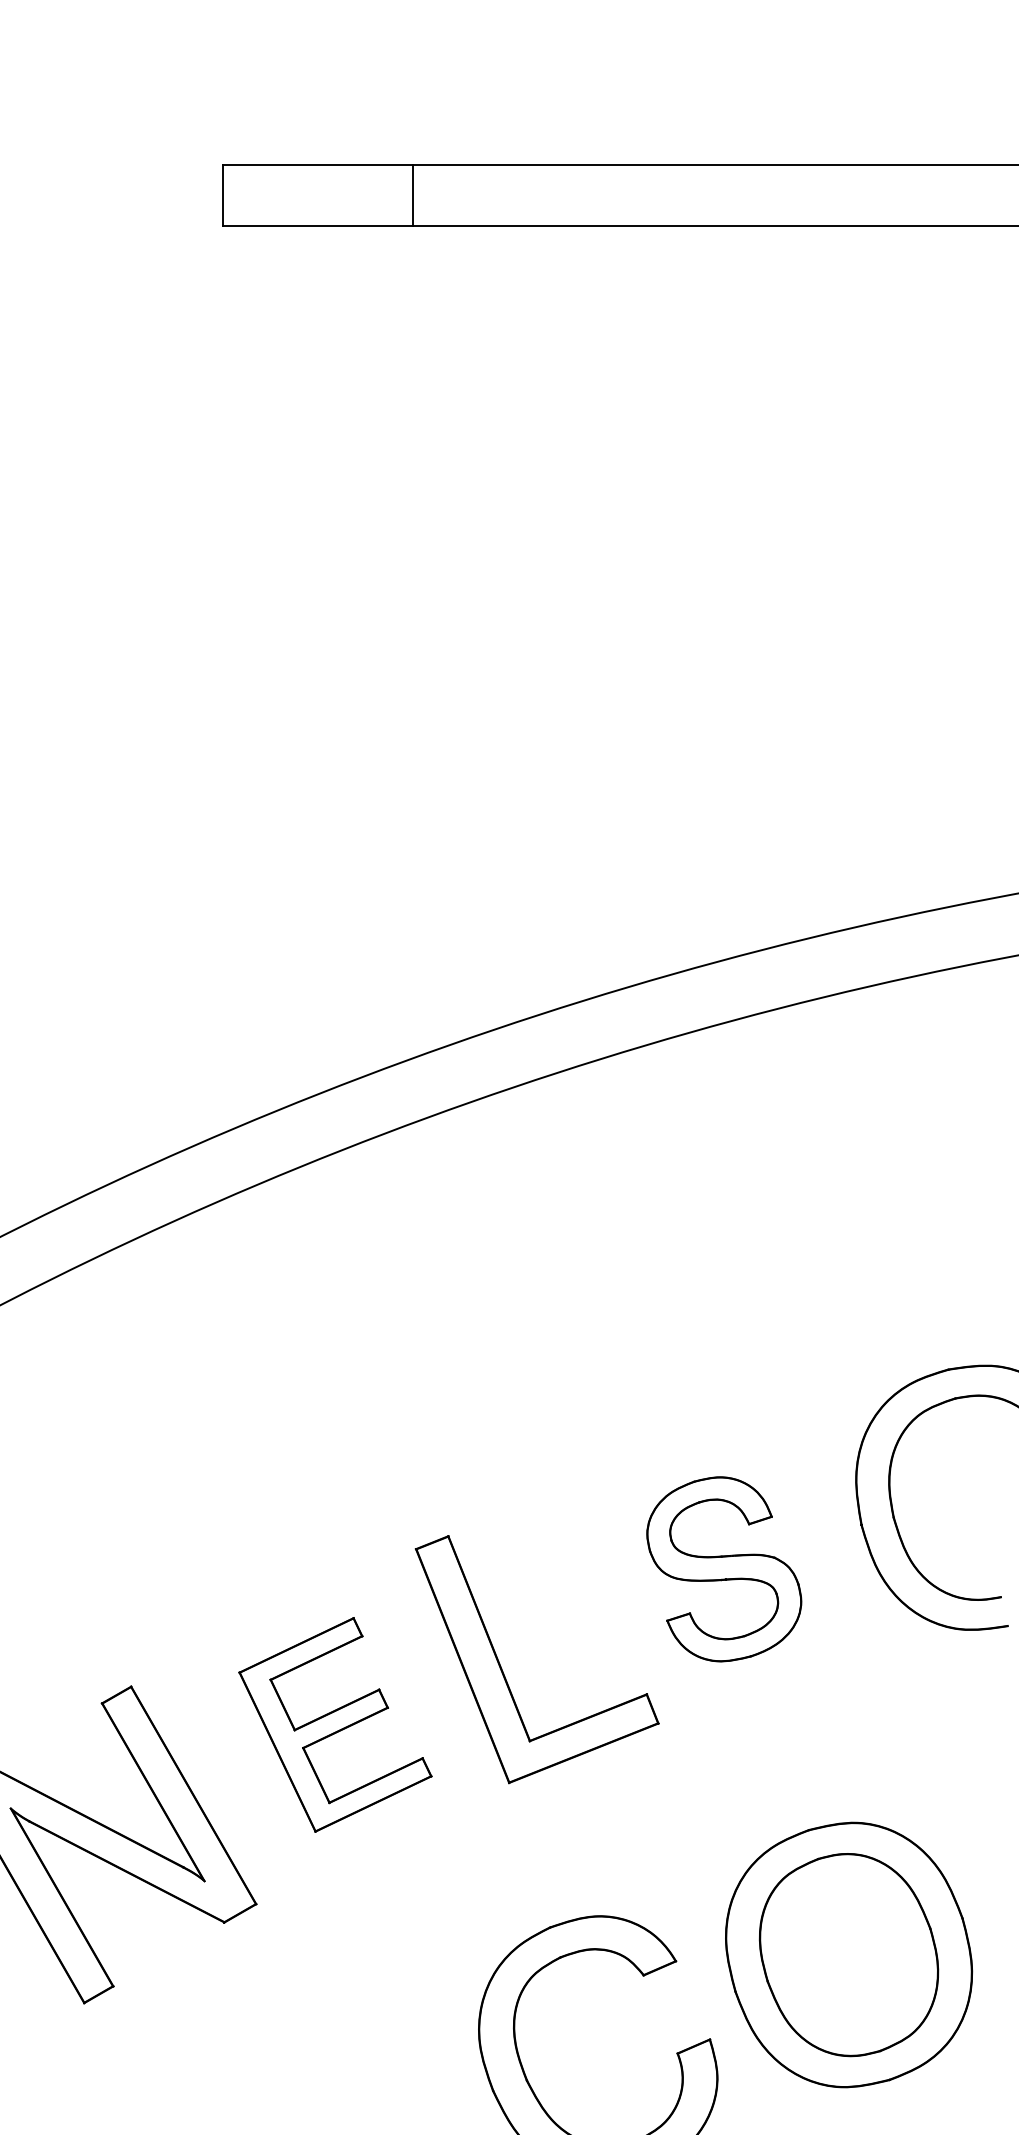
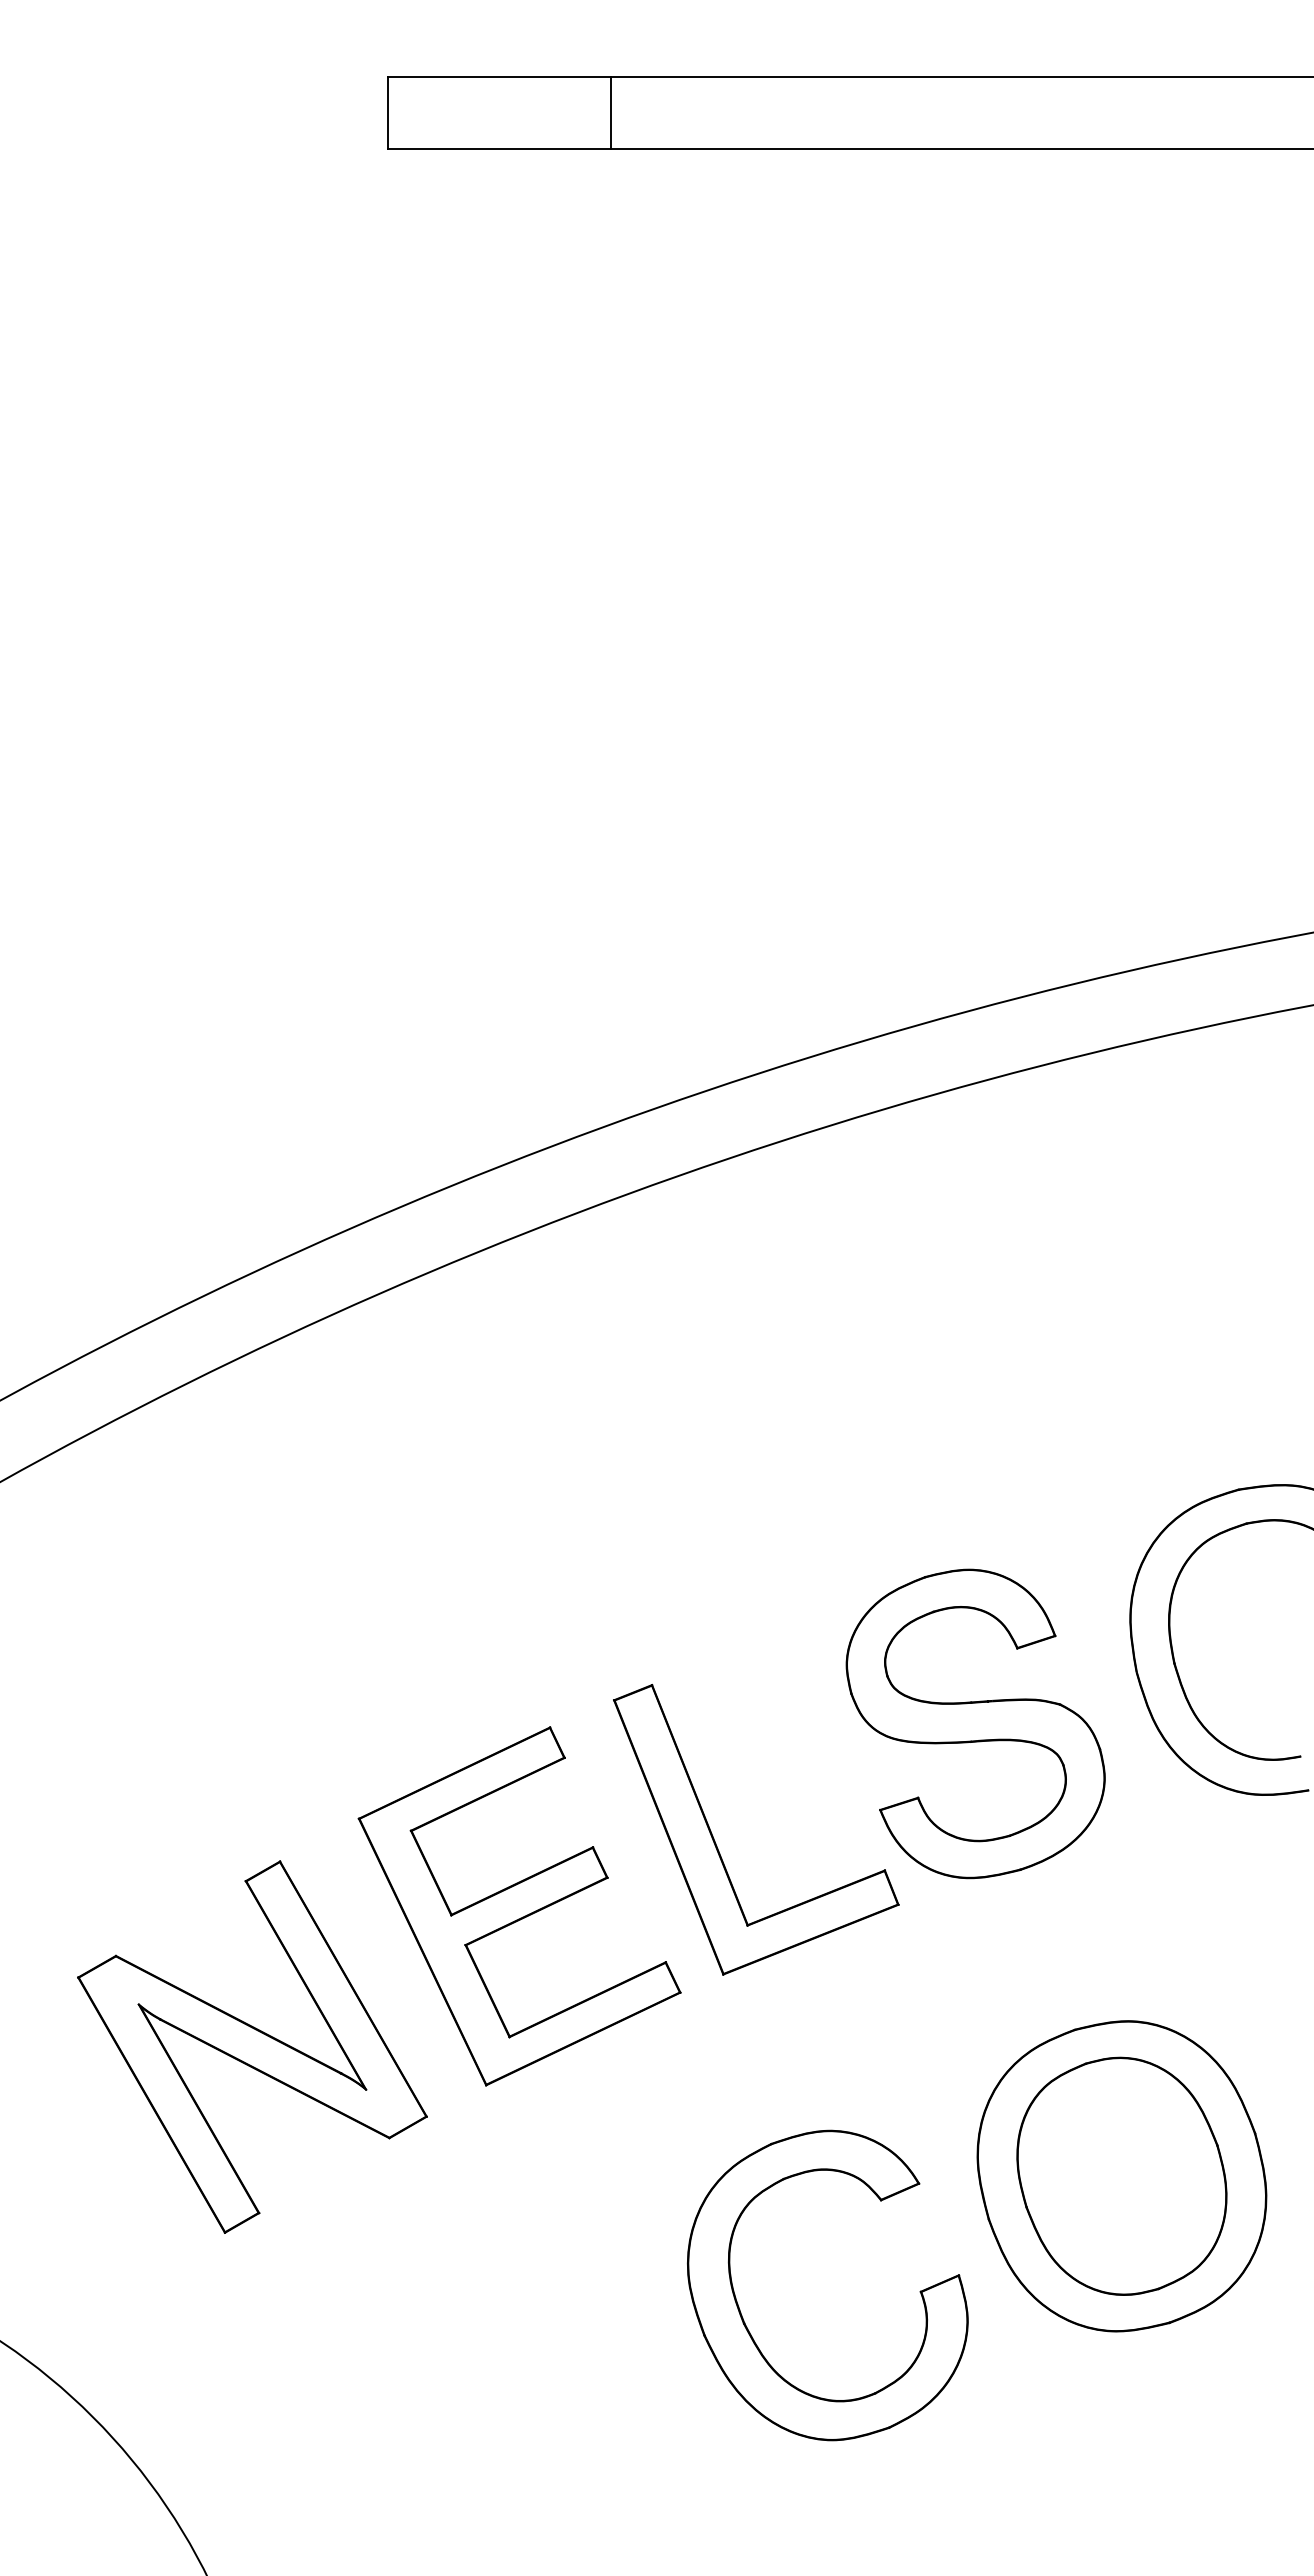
part: (724, 1568) -> (975, 1723), size x1.43
part: (335, 1724) -> (519, 1906), size x1.43

